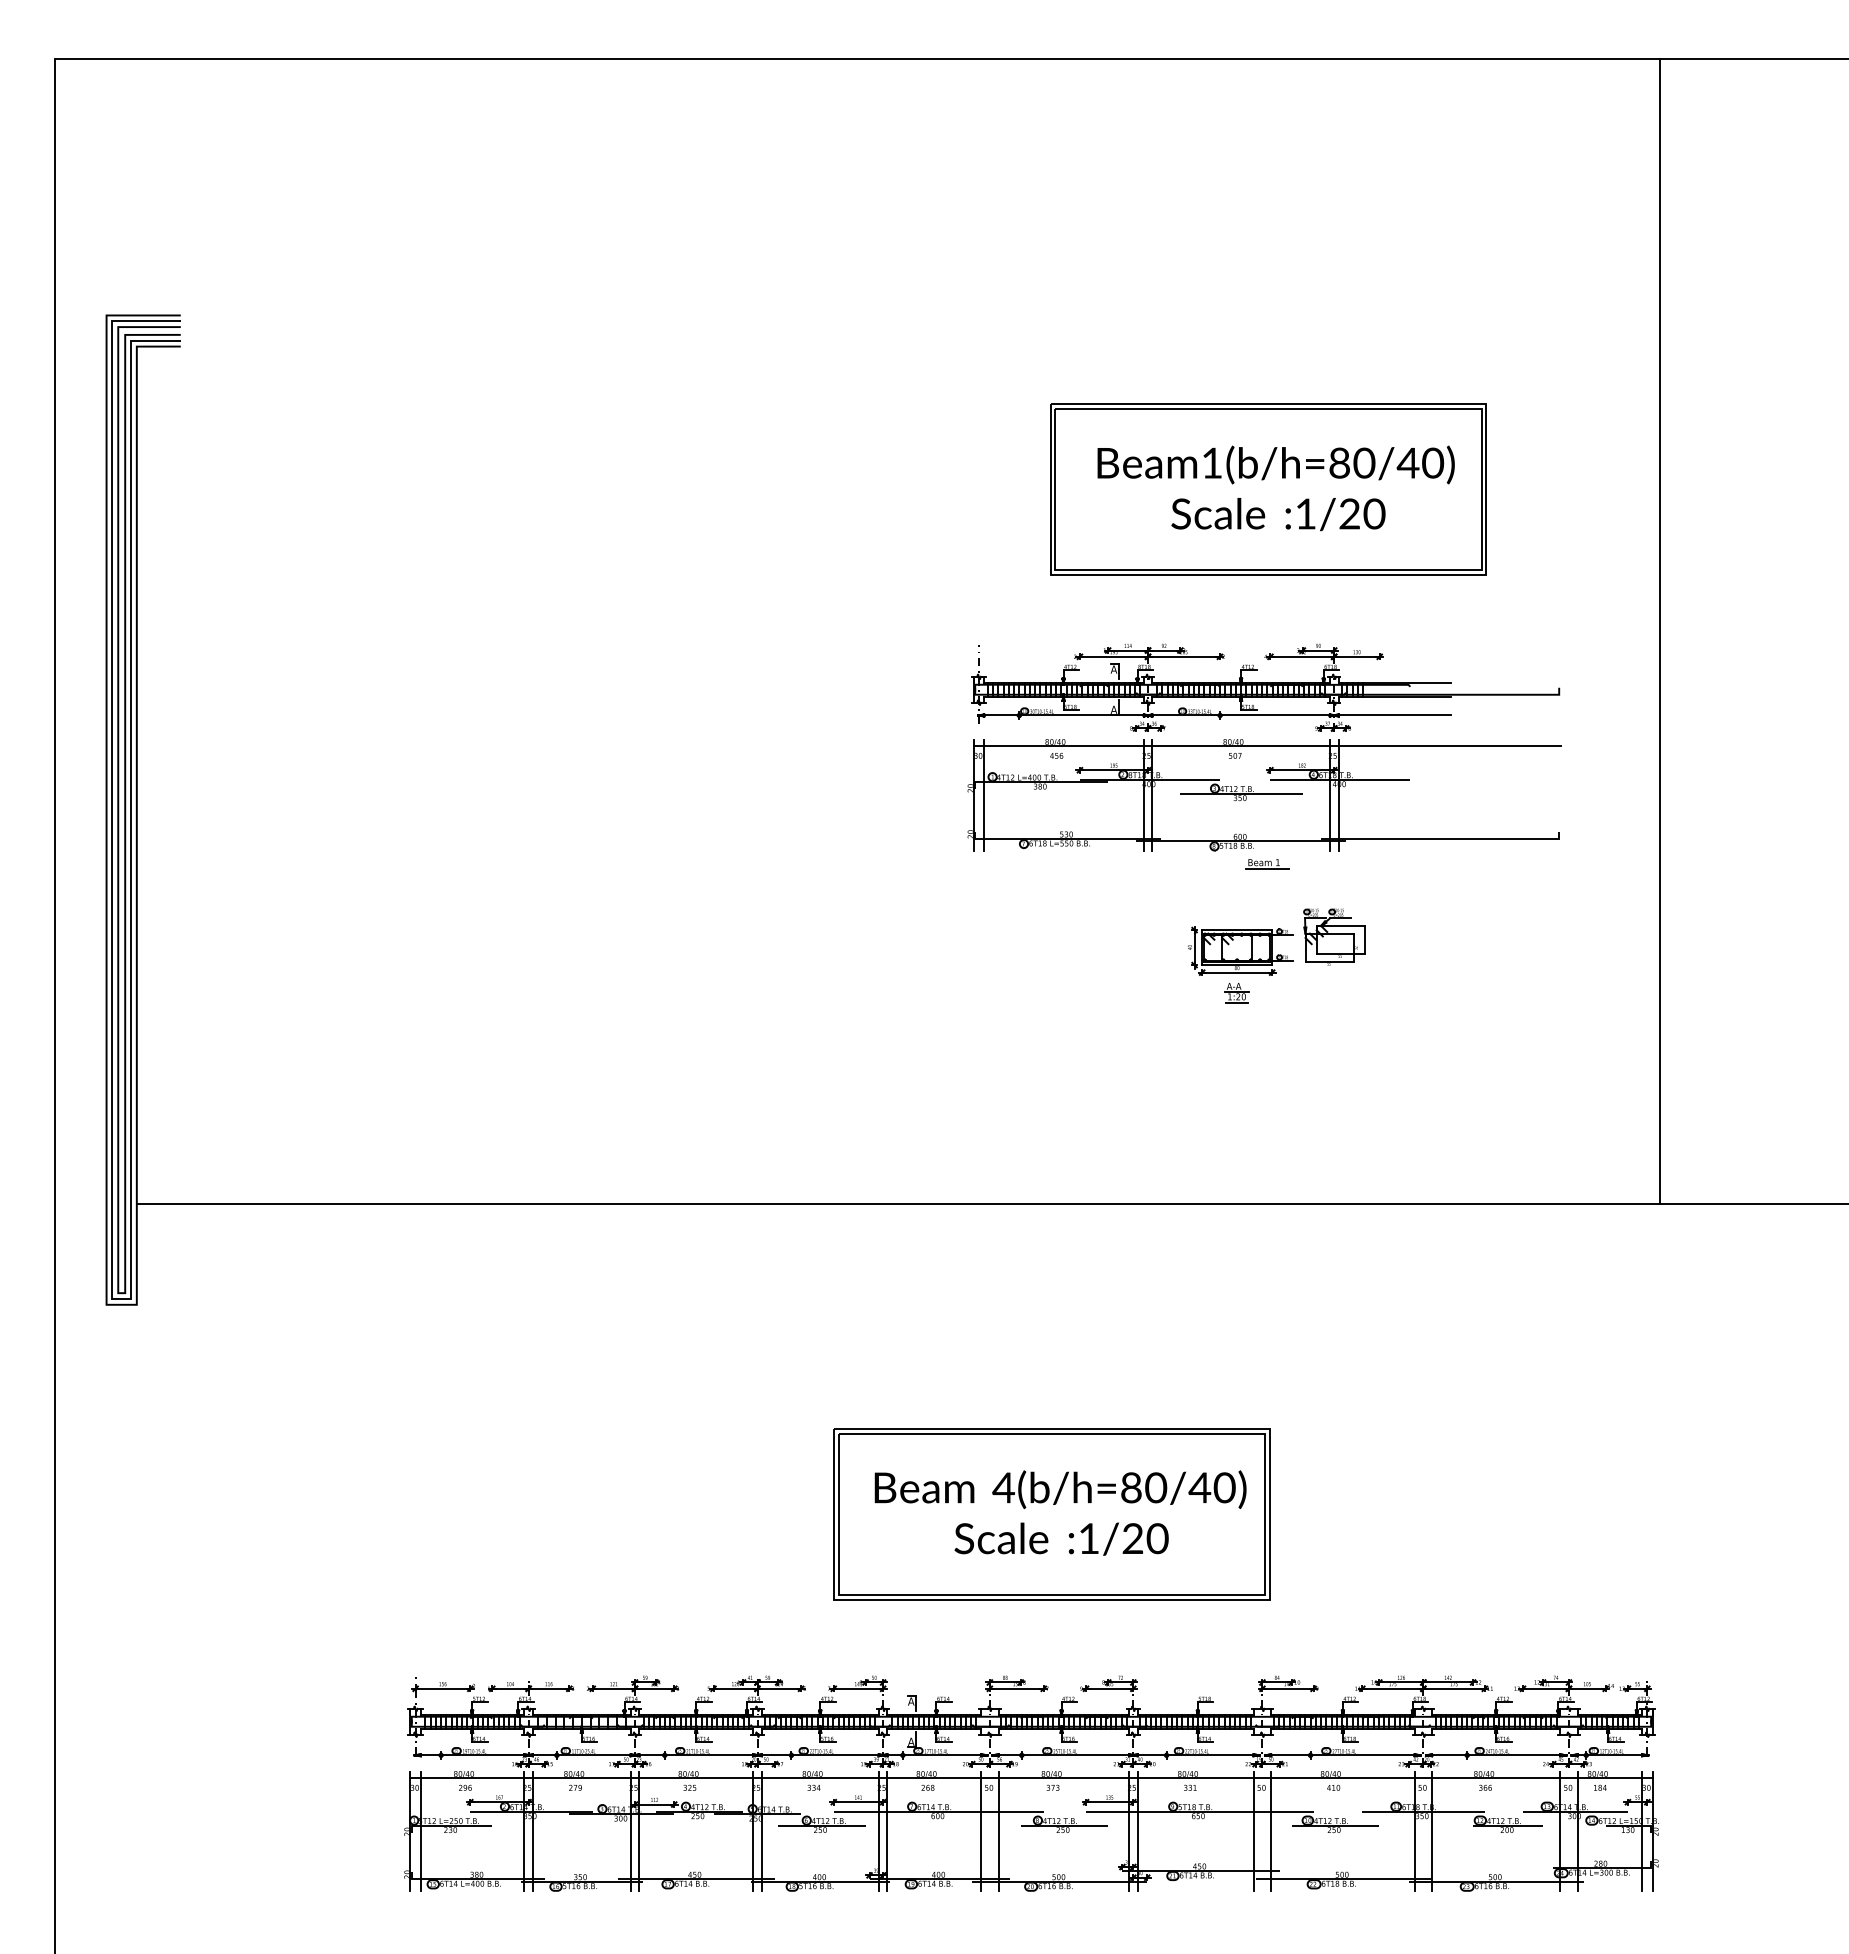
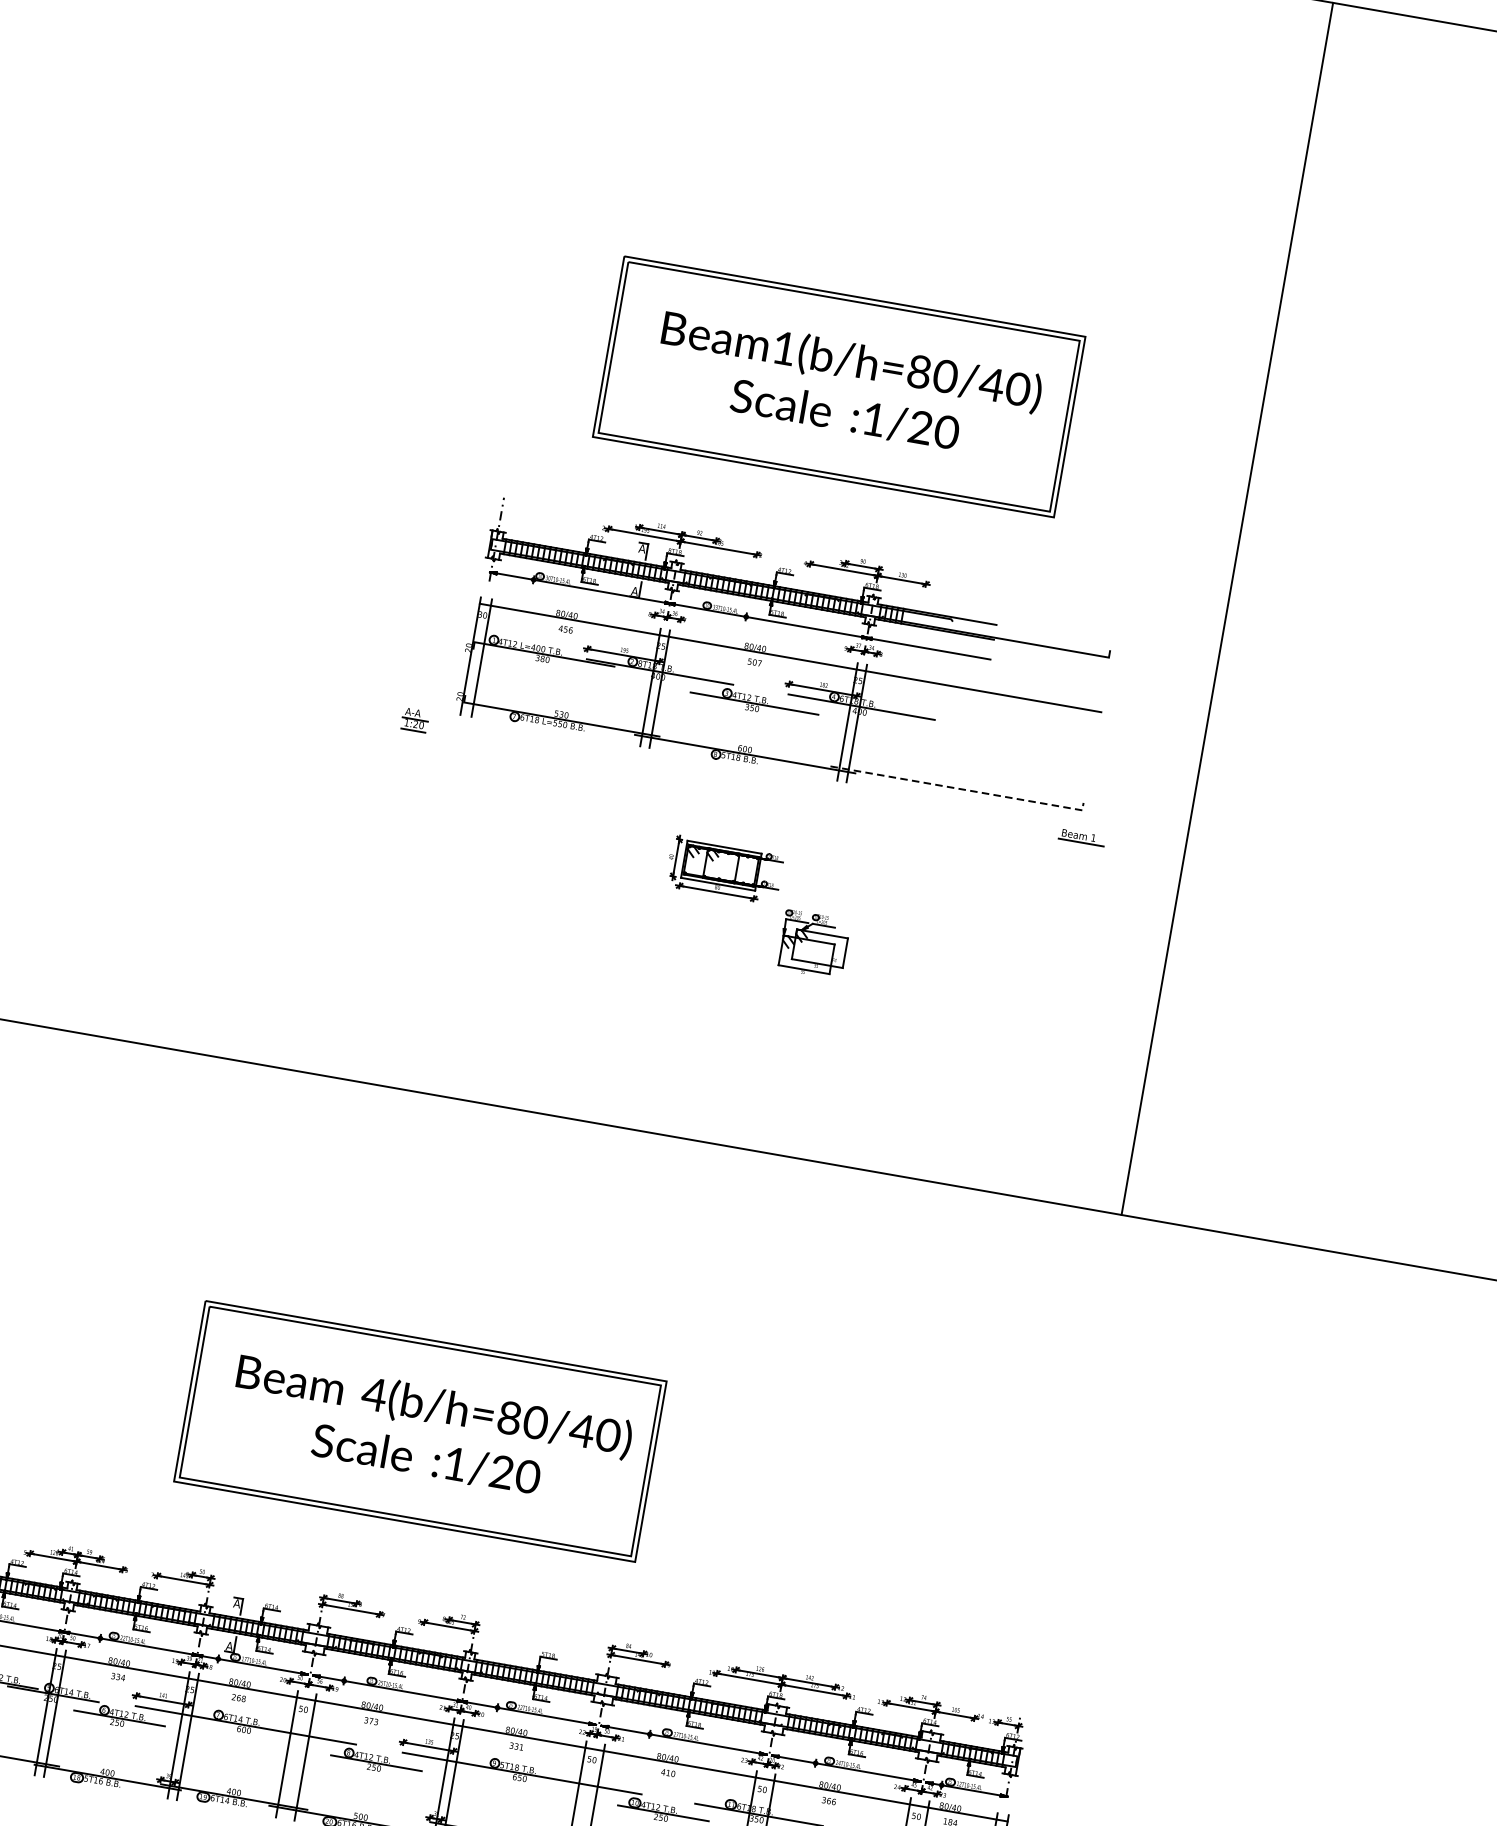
line: (1444, 839) -> (960, 789), solid -> dashed
part: (1267, 864) -> (1082, 838), moved
part: (1334, 936) -> (813, 943), moved
part: (1236, 993) -> (414, 720), moved

